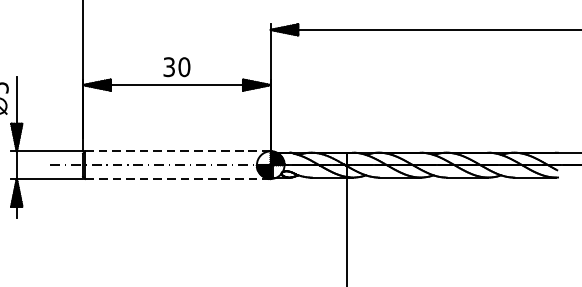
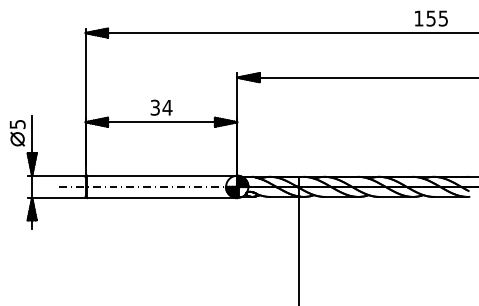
text: (184, 66) -> (167, 107), 30 -> 34
line: (178, 151) -> (162, 175), dashed -> solid
line: (178, 179) -> (162, 198), dashed -> solid

